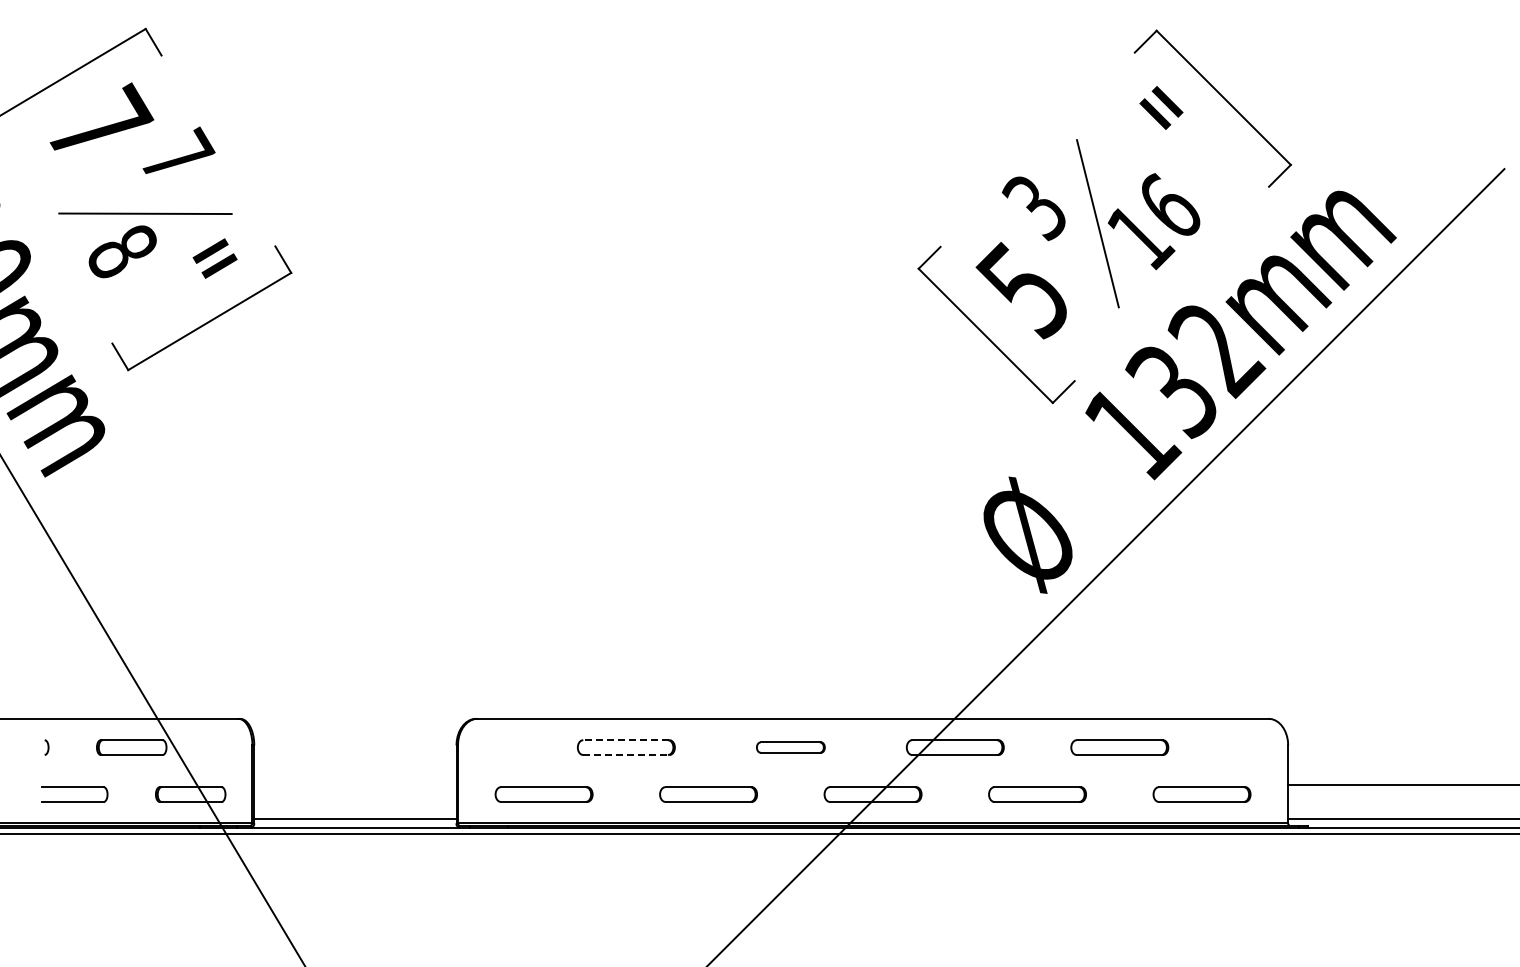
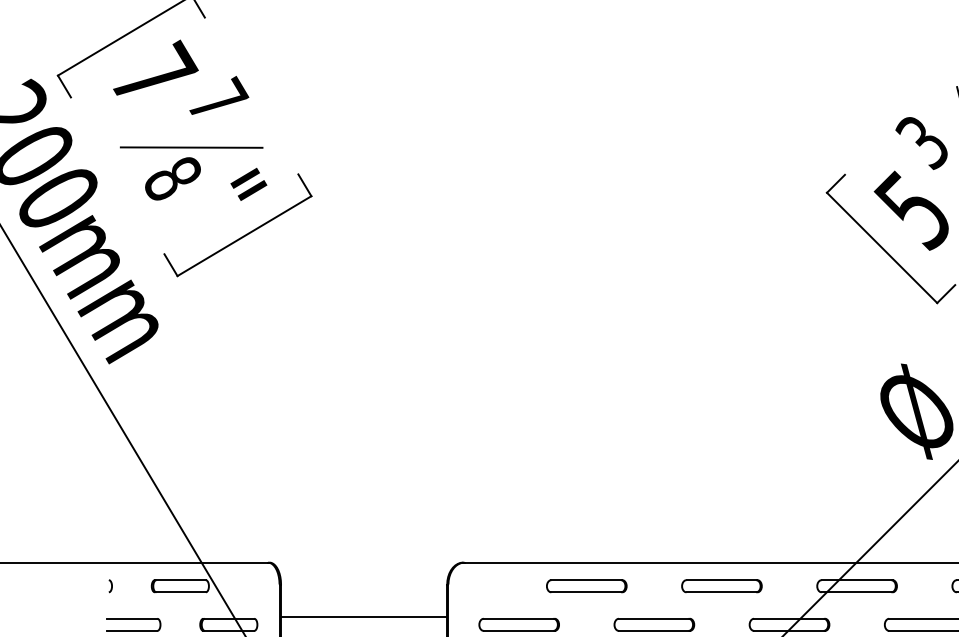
line: (625, 740) -> (586, 580), dashed -> solid
part: (790, 747) -> (721, 586), size x1.43
line: (626, 755) -> (586, 592), dashed -> solid
line: (355, 784) -> (364, 616), added

